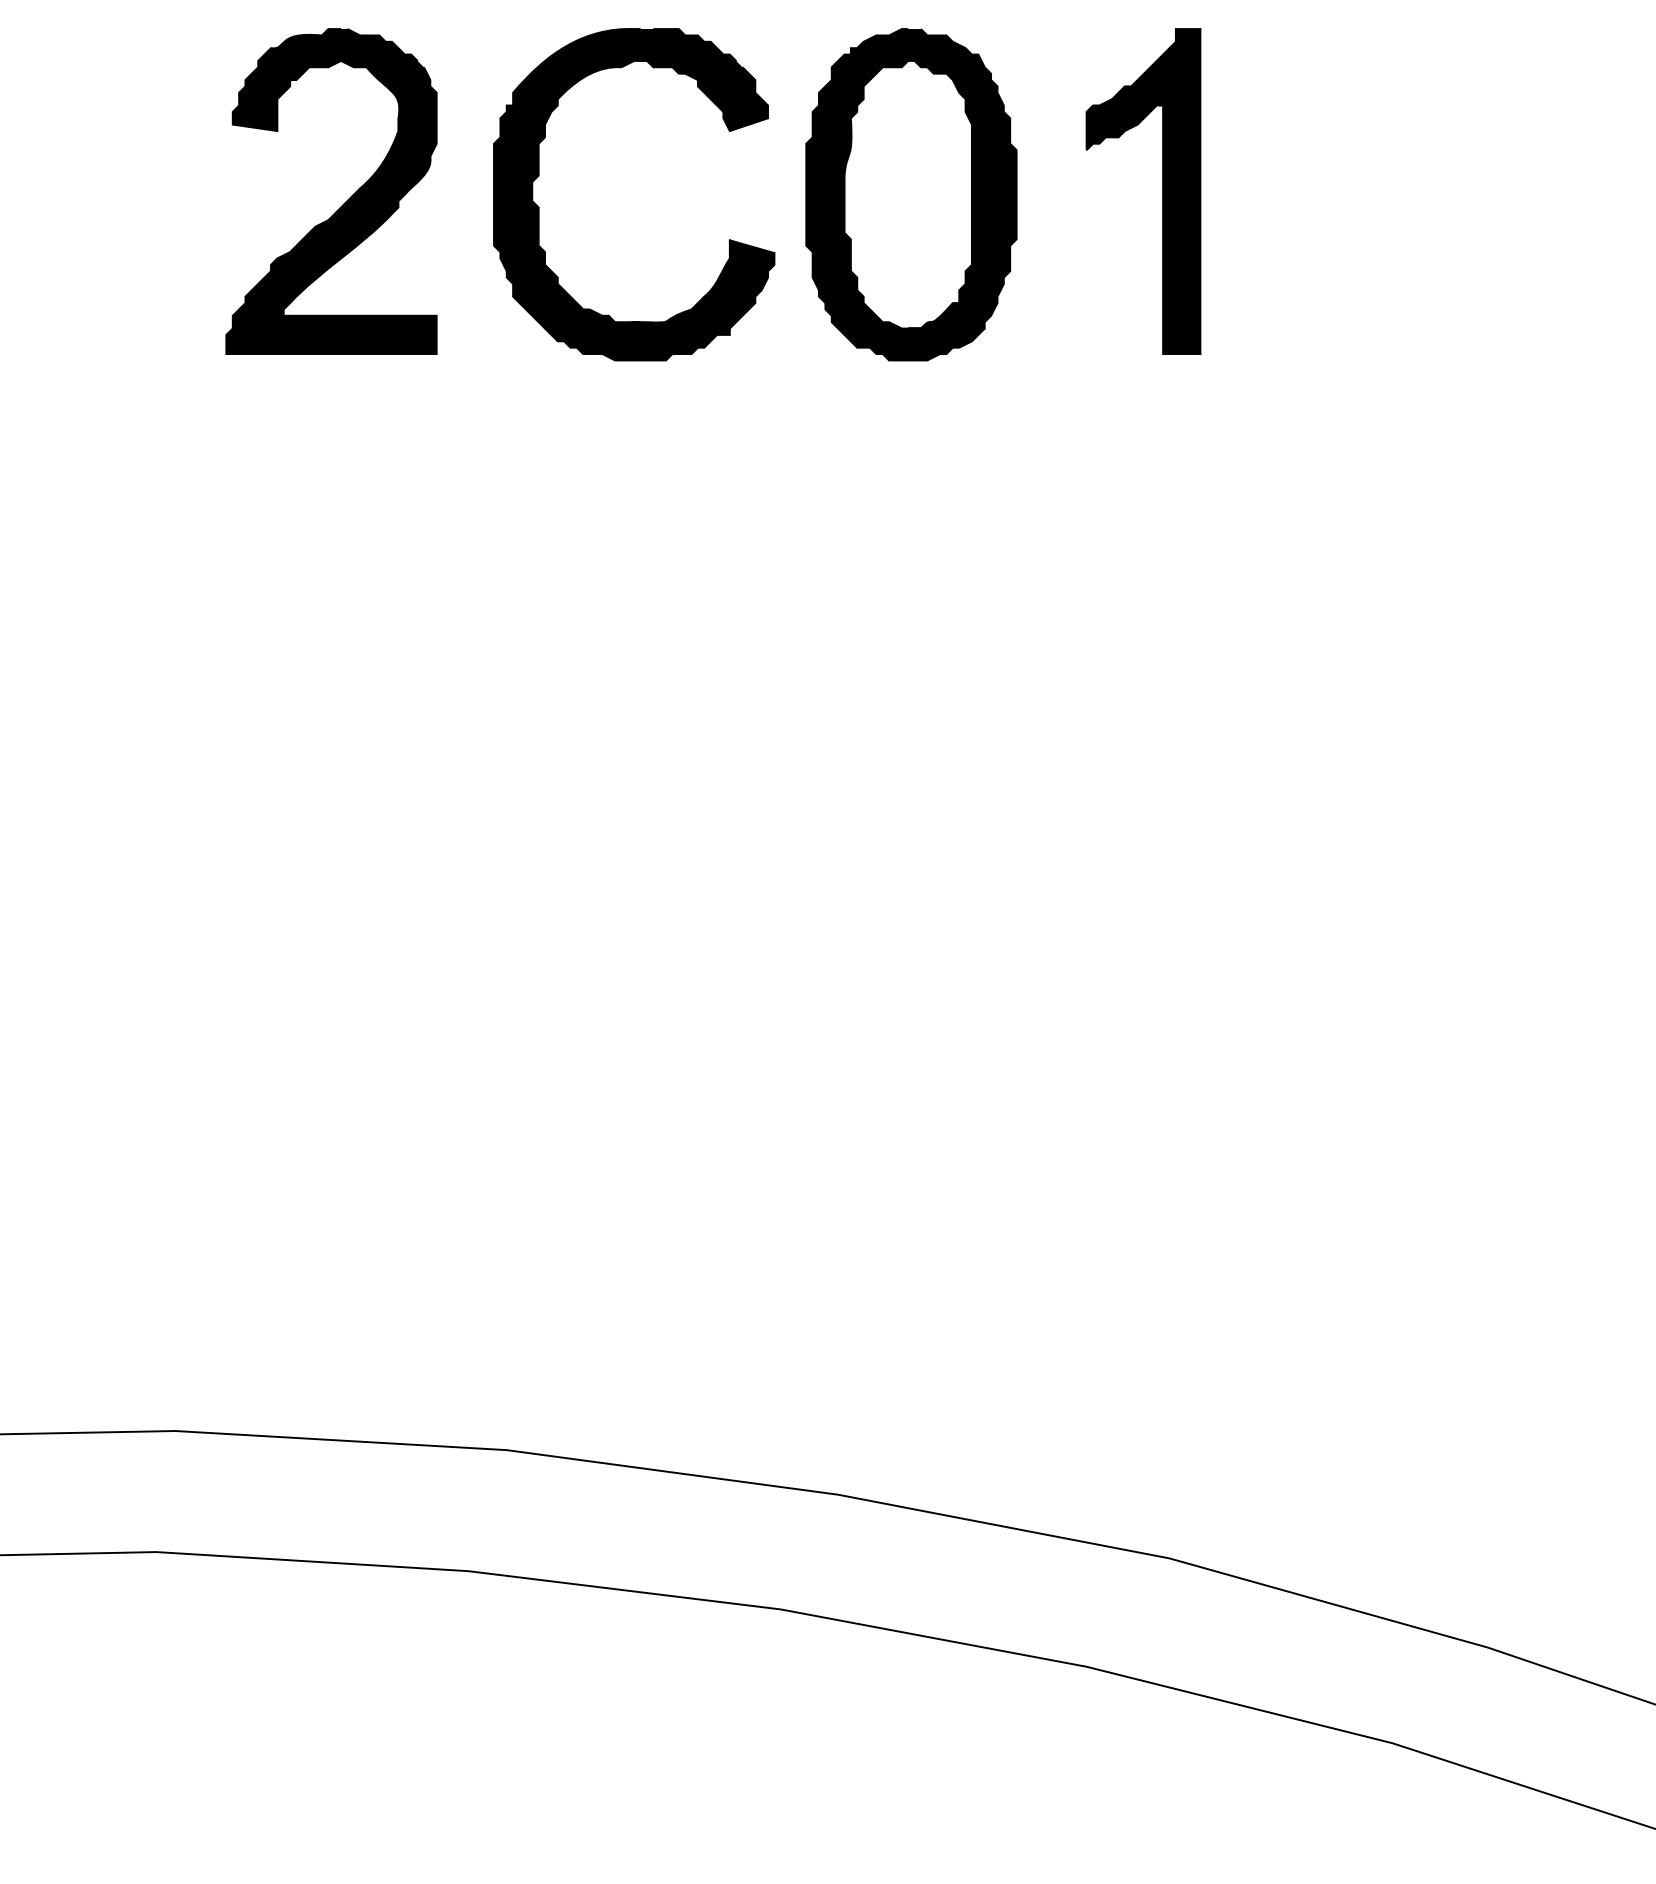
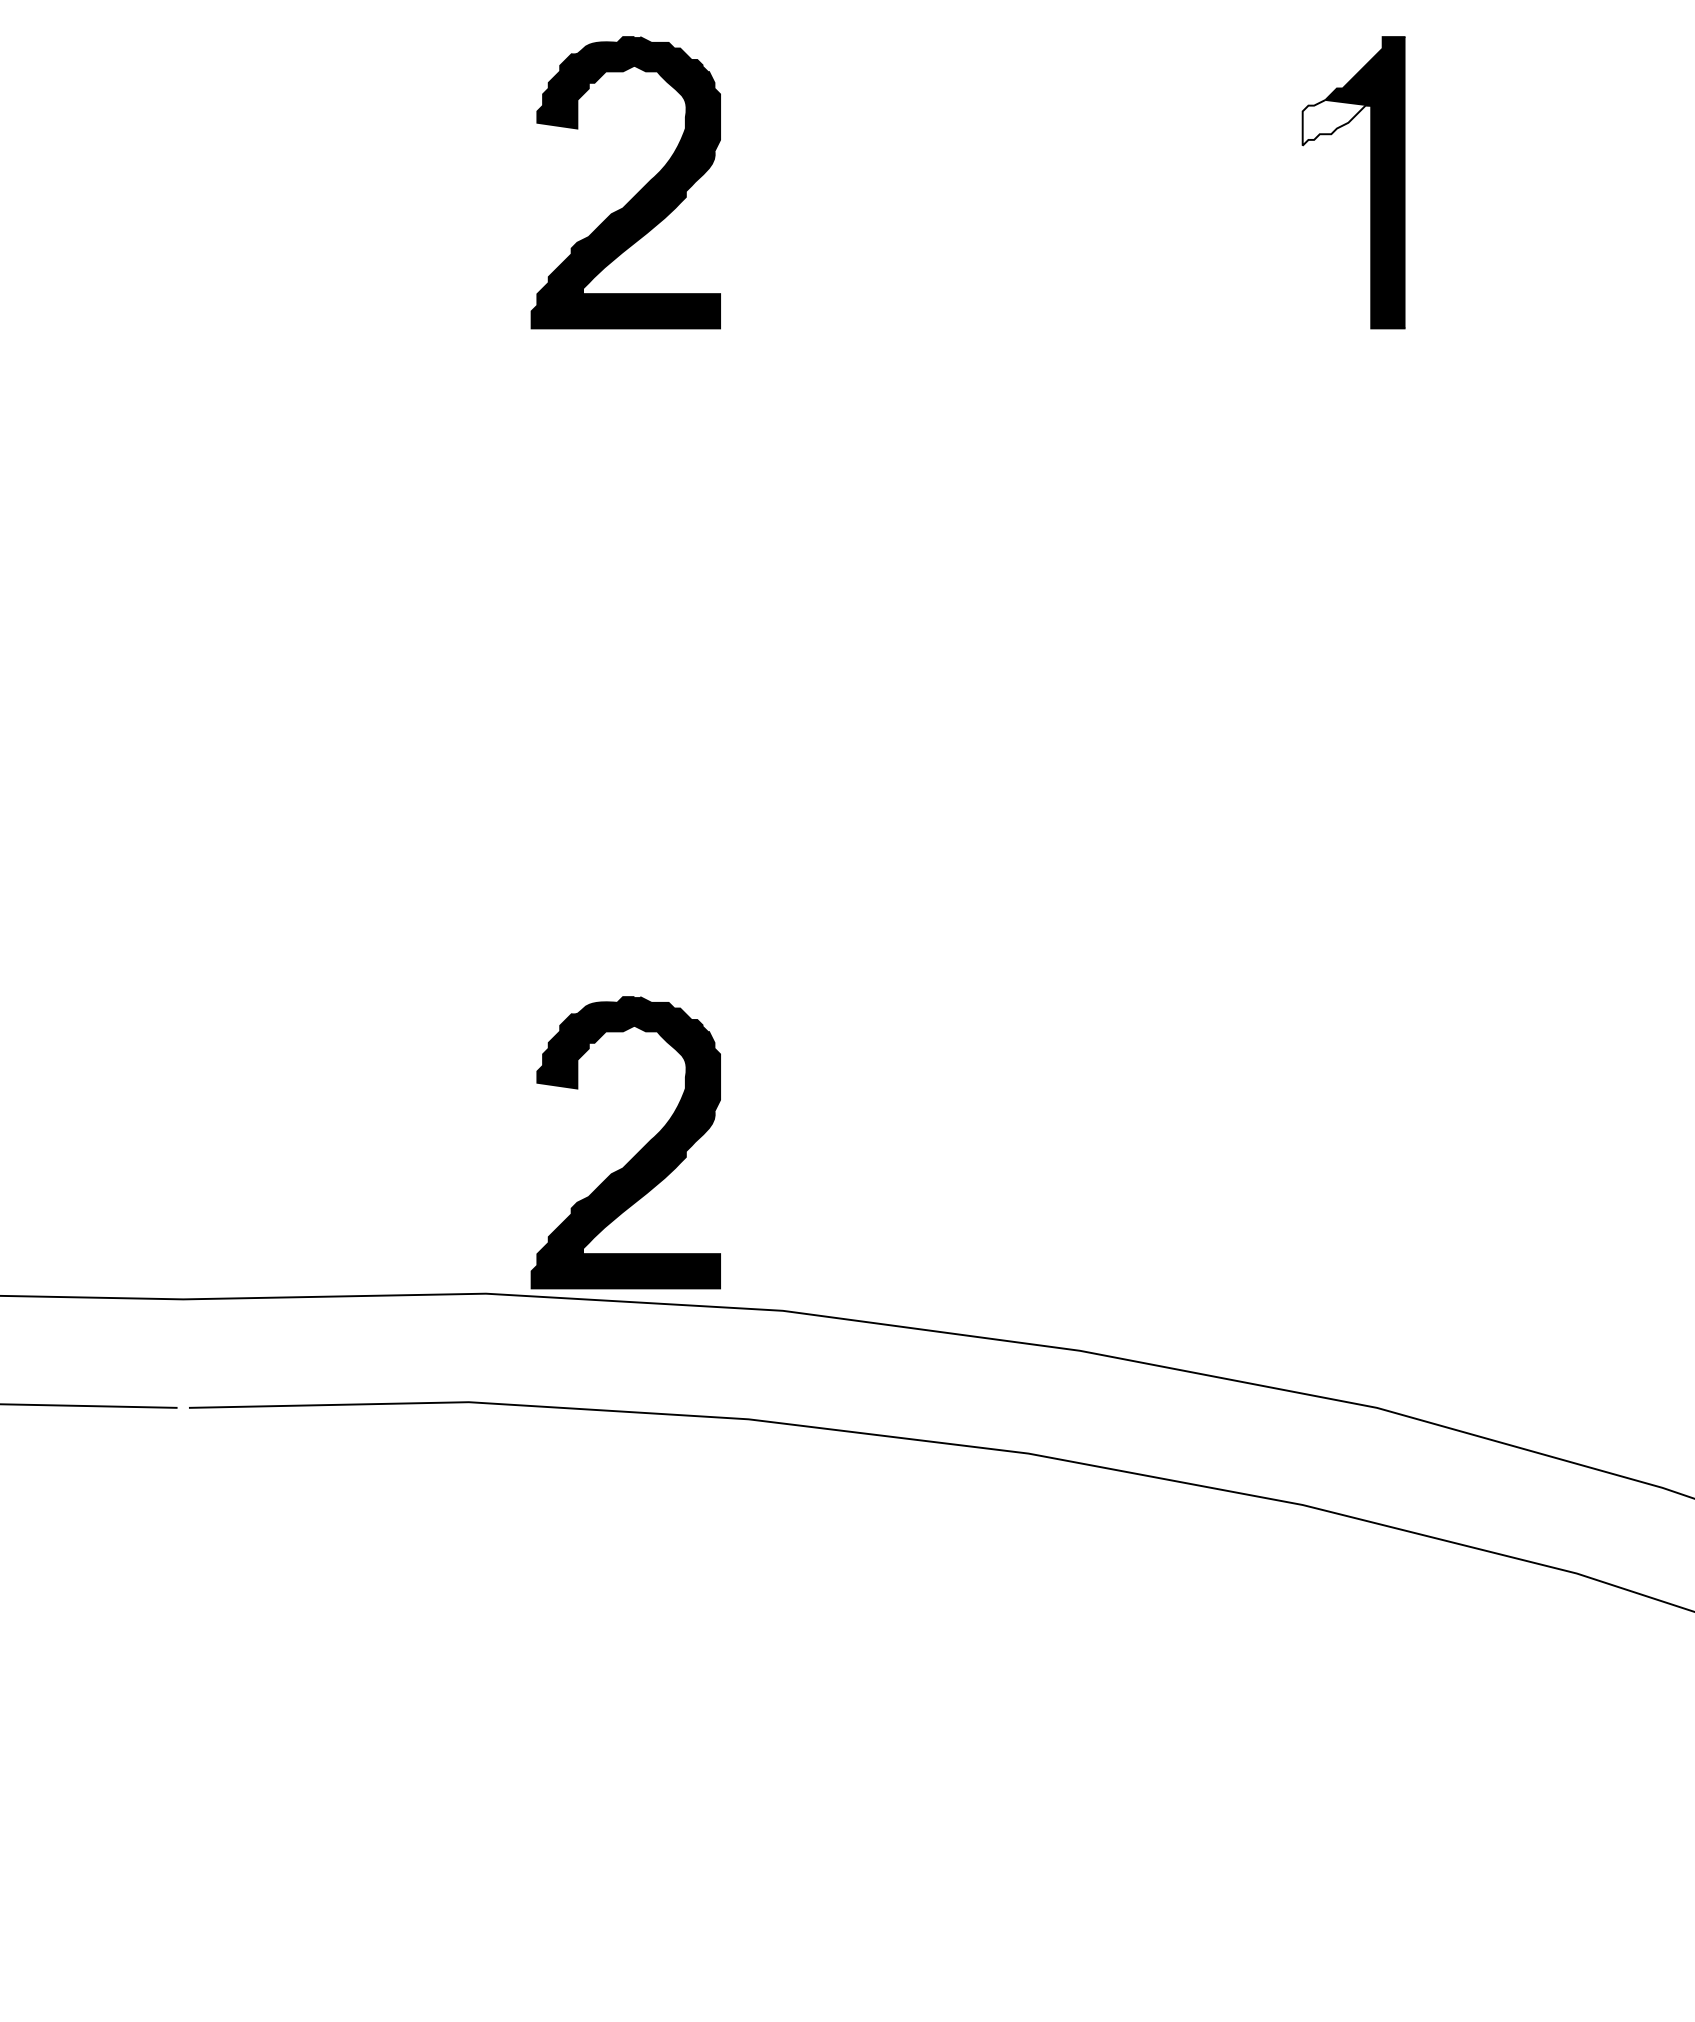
fill: (1124, 124) -> (1336, 122), removed
part: (911, 194) -> (1145, 185), removed
part: (539, 206) -> (812, 196), removed
part: (343, 1274) -> (636, 1153), added

